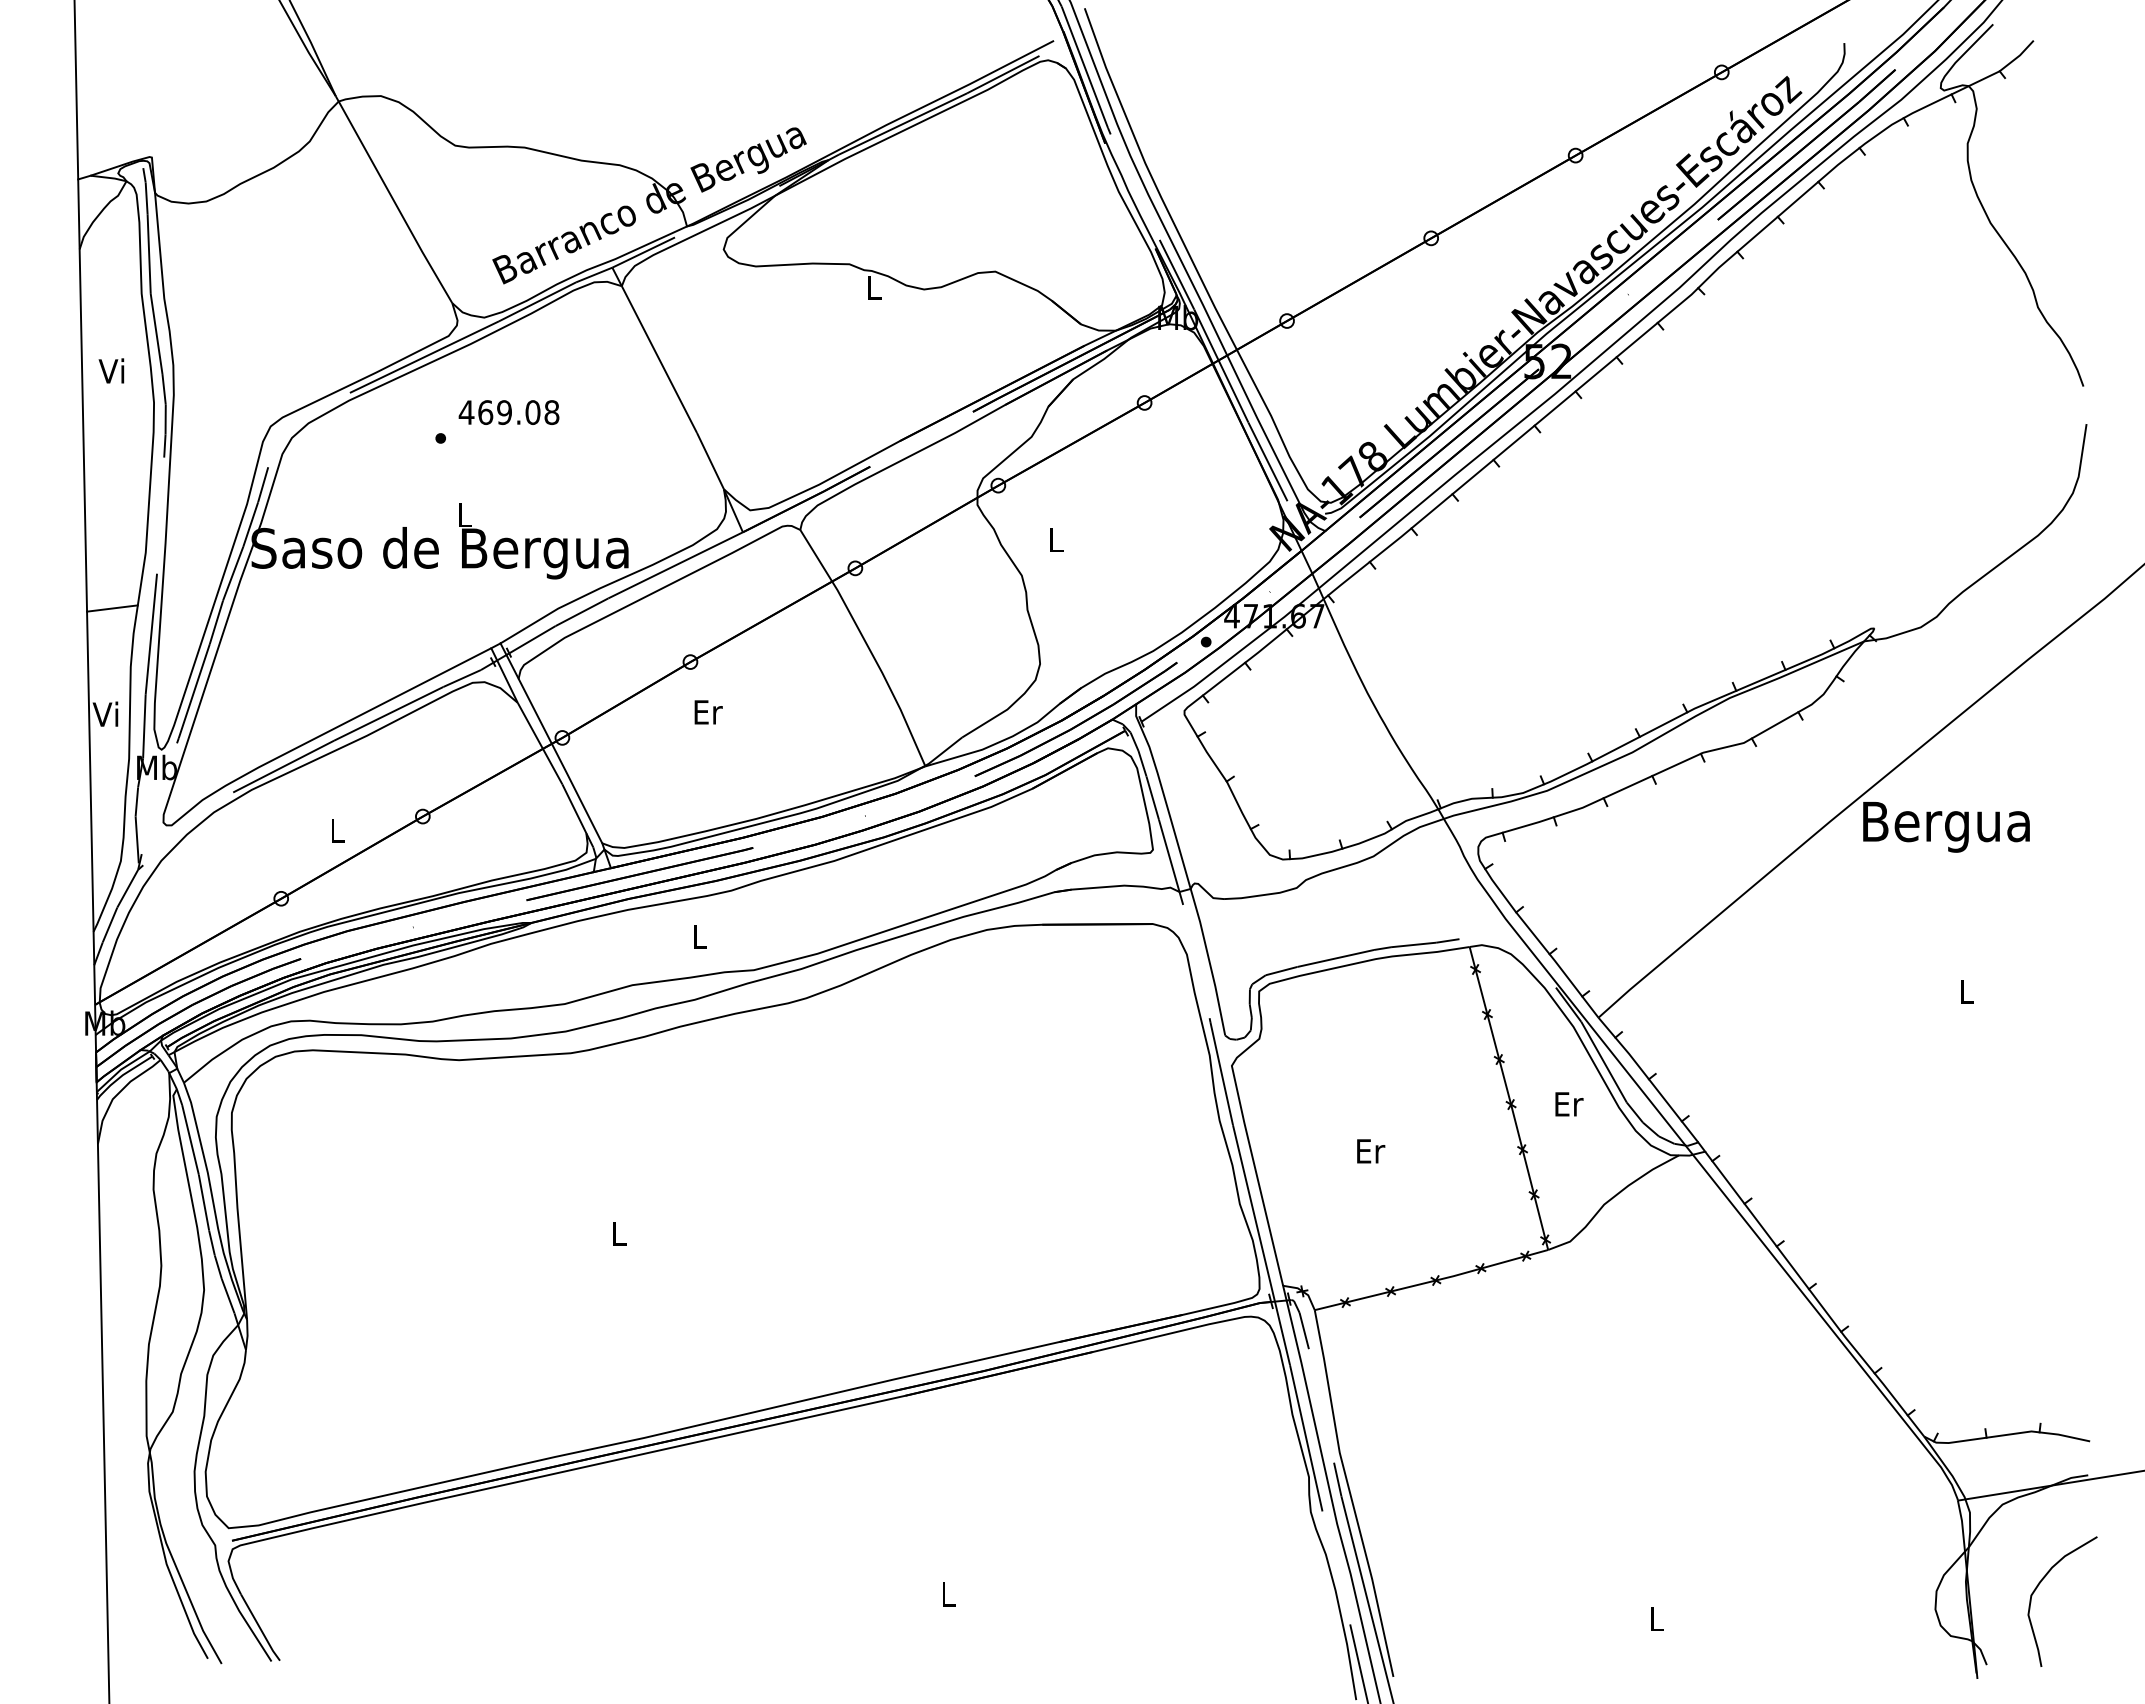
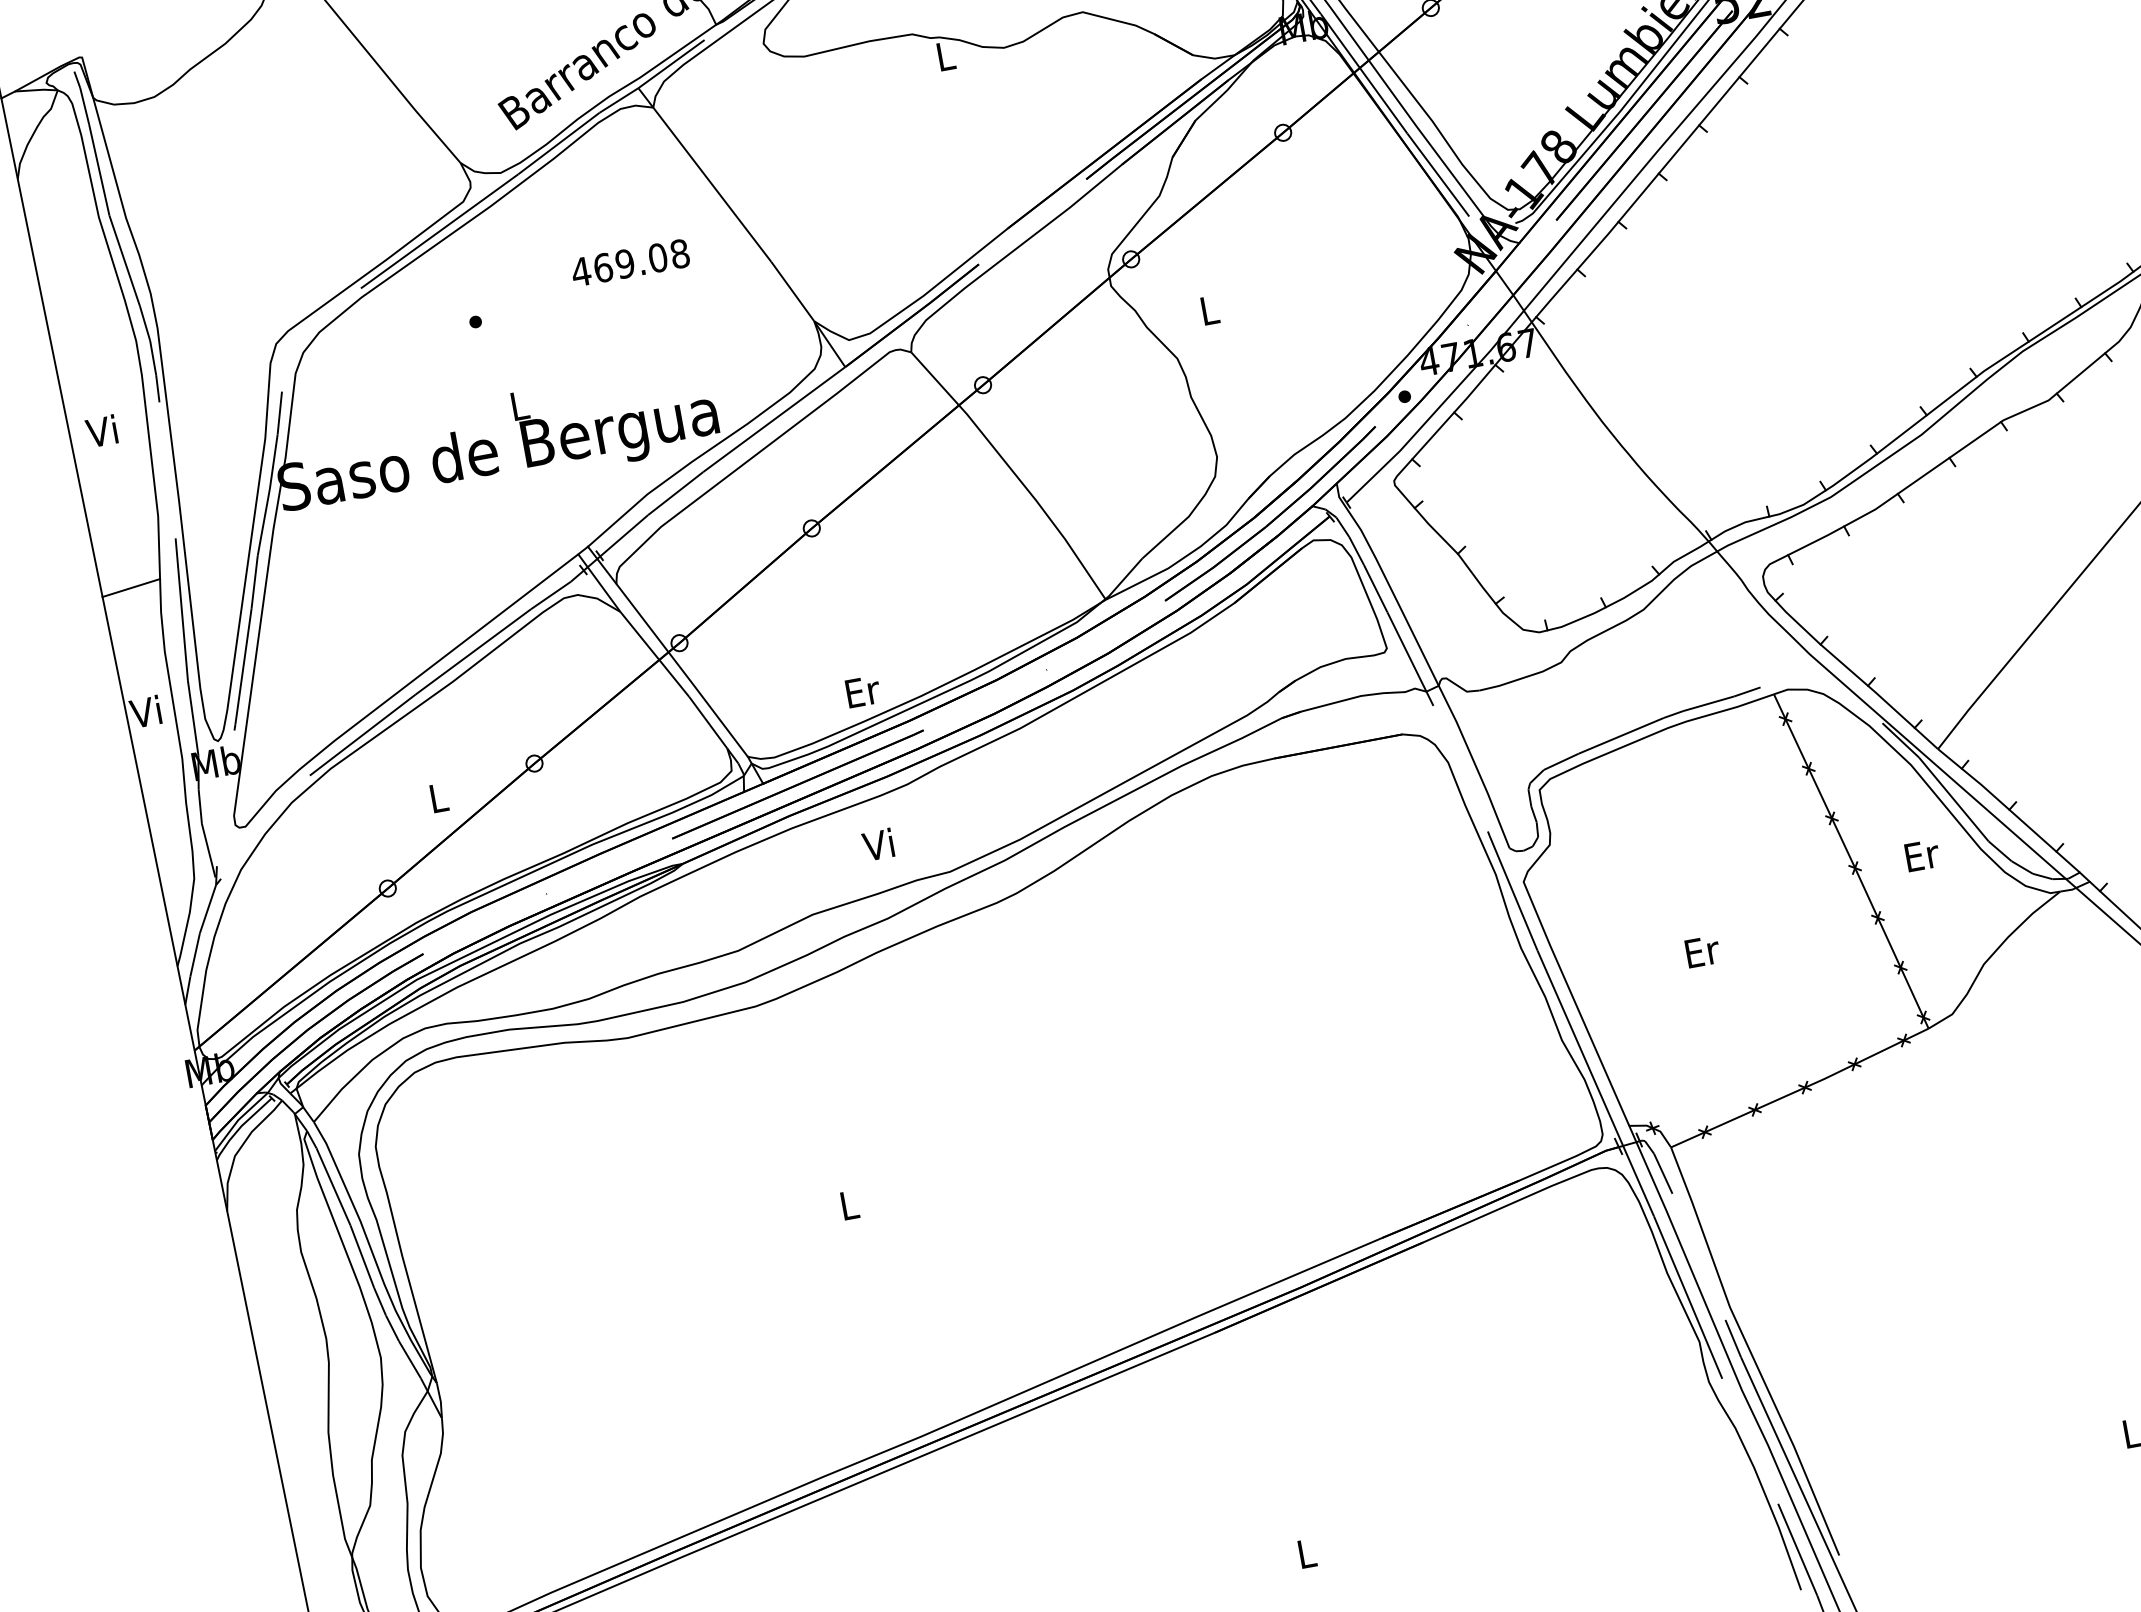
text: (111, 370) -> (101, 430), moved
text: (508, 412) -> (629, 263), moved
text: (708, 712) -> (863, 691), moved
text: (697, 936) -> (877, 844), L -> Vi

